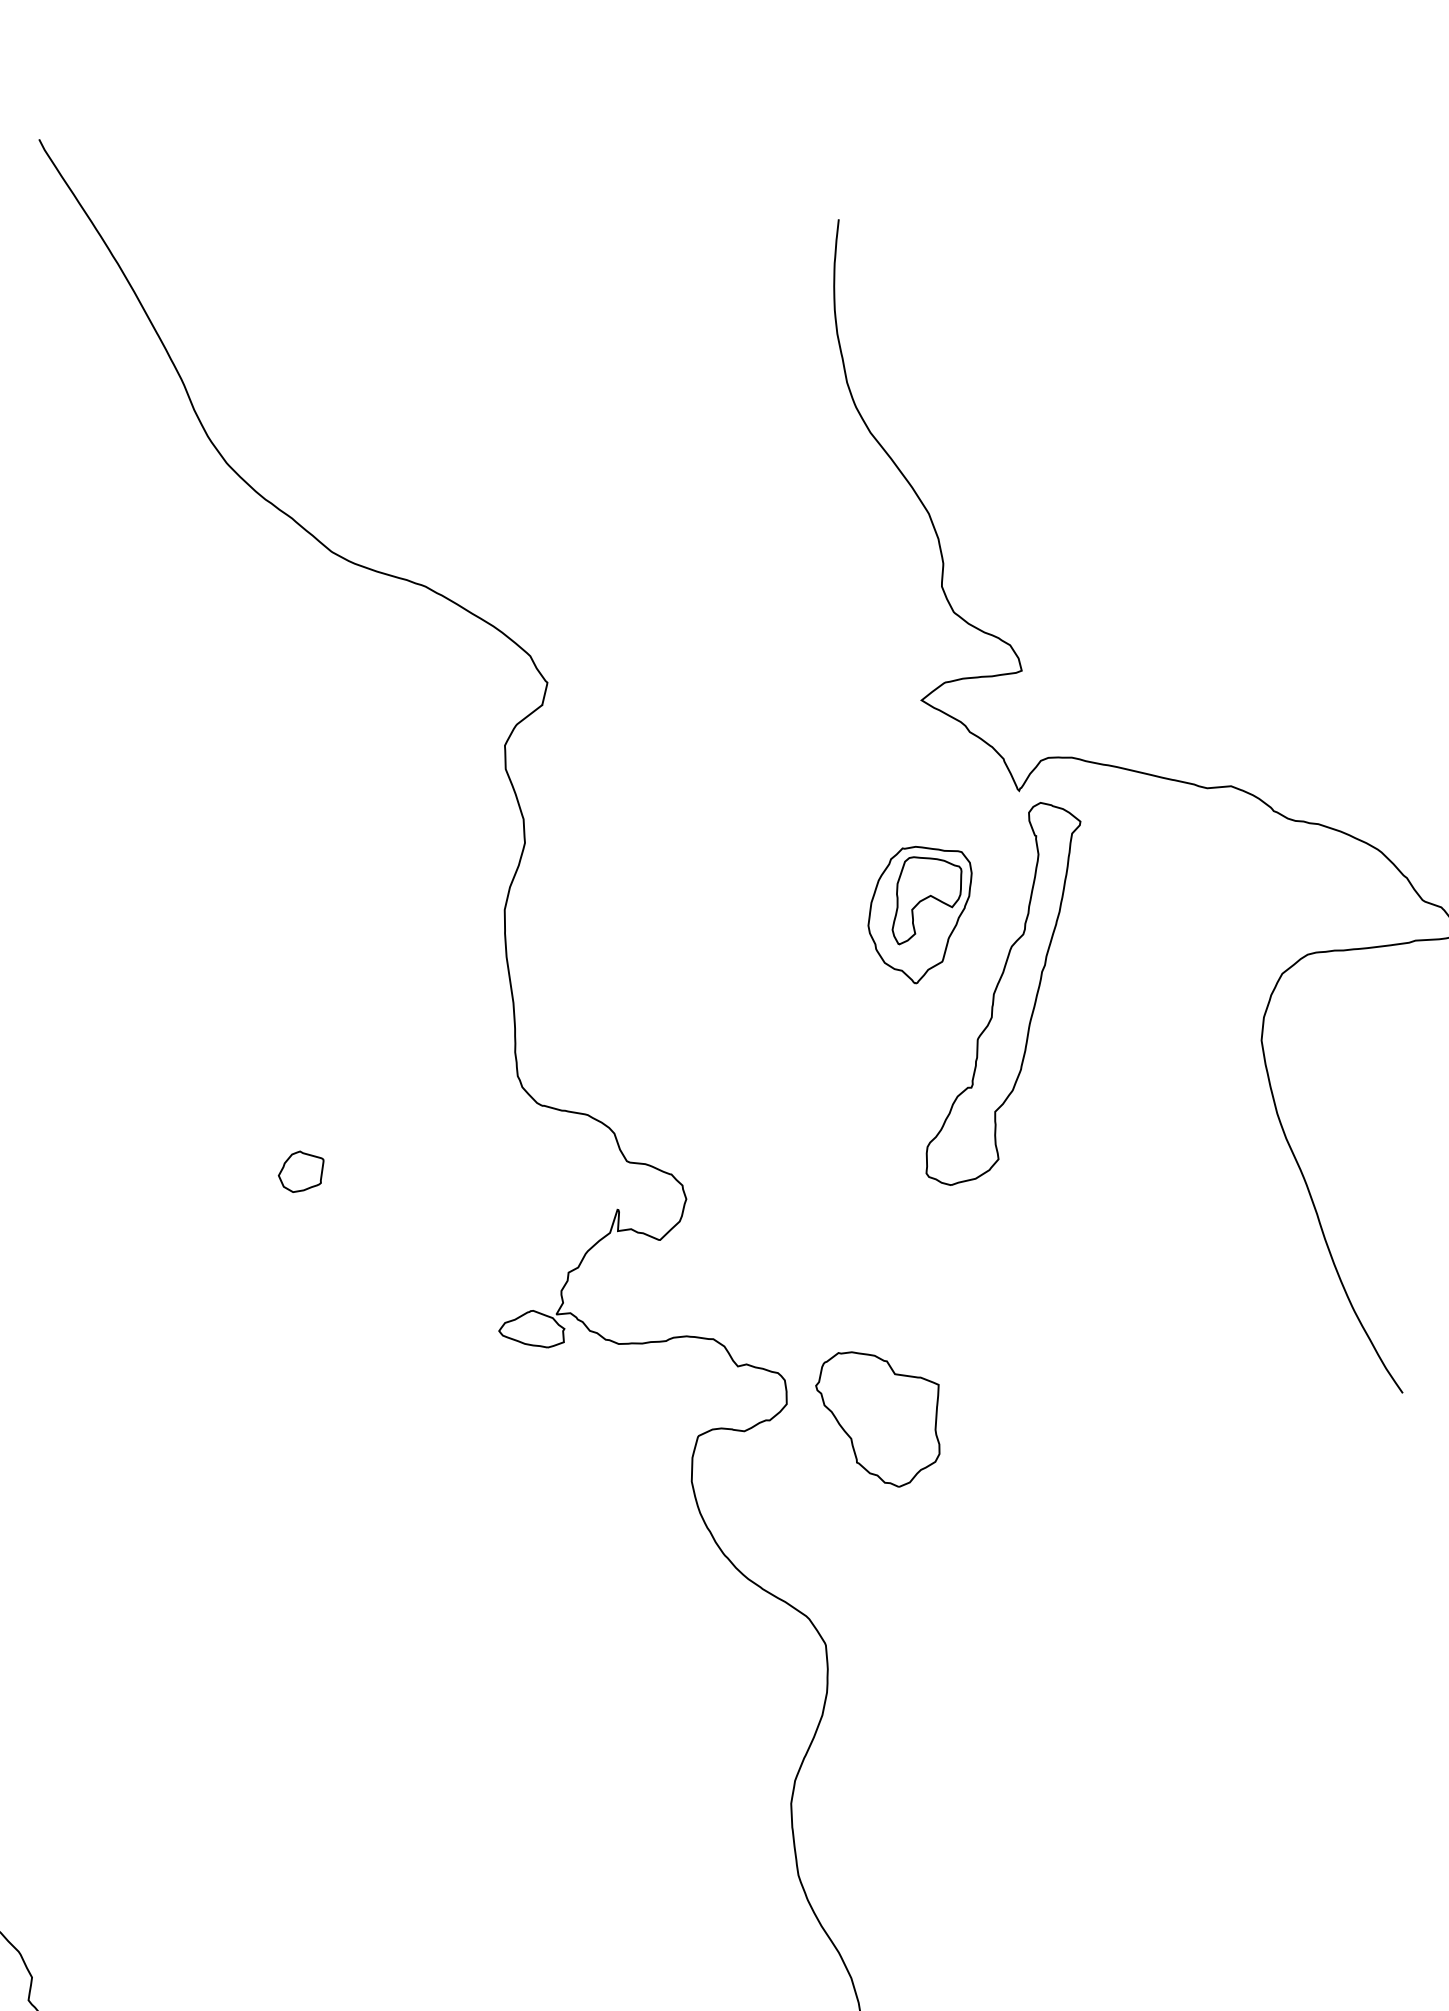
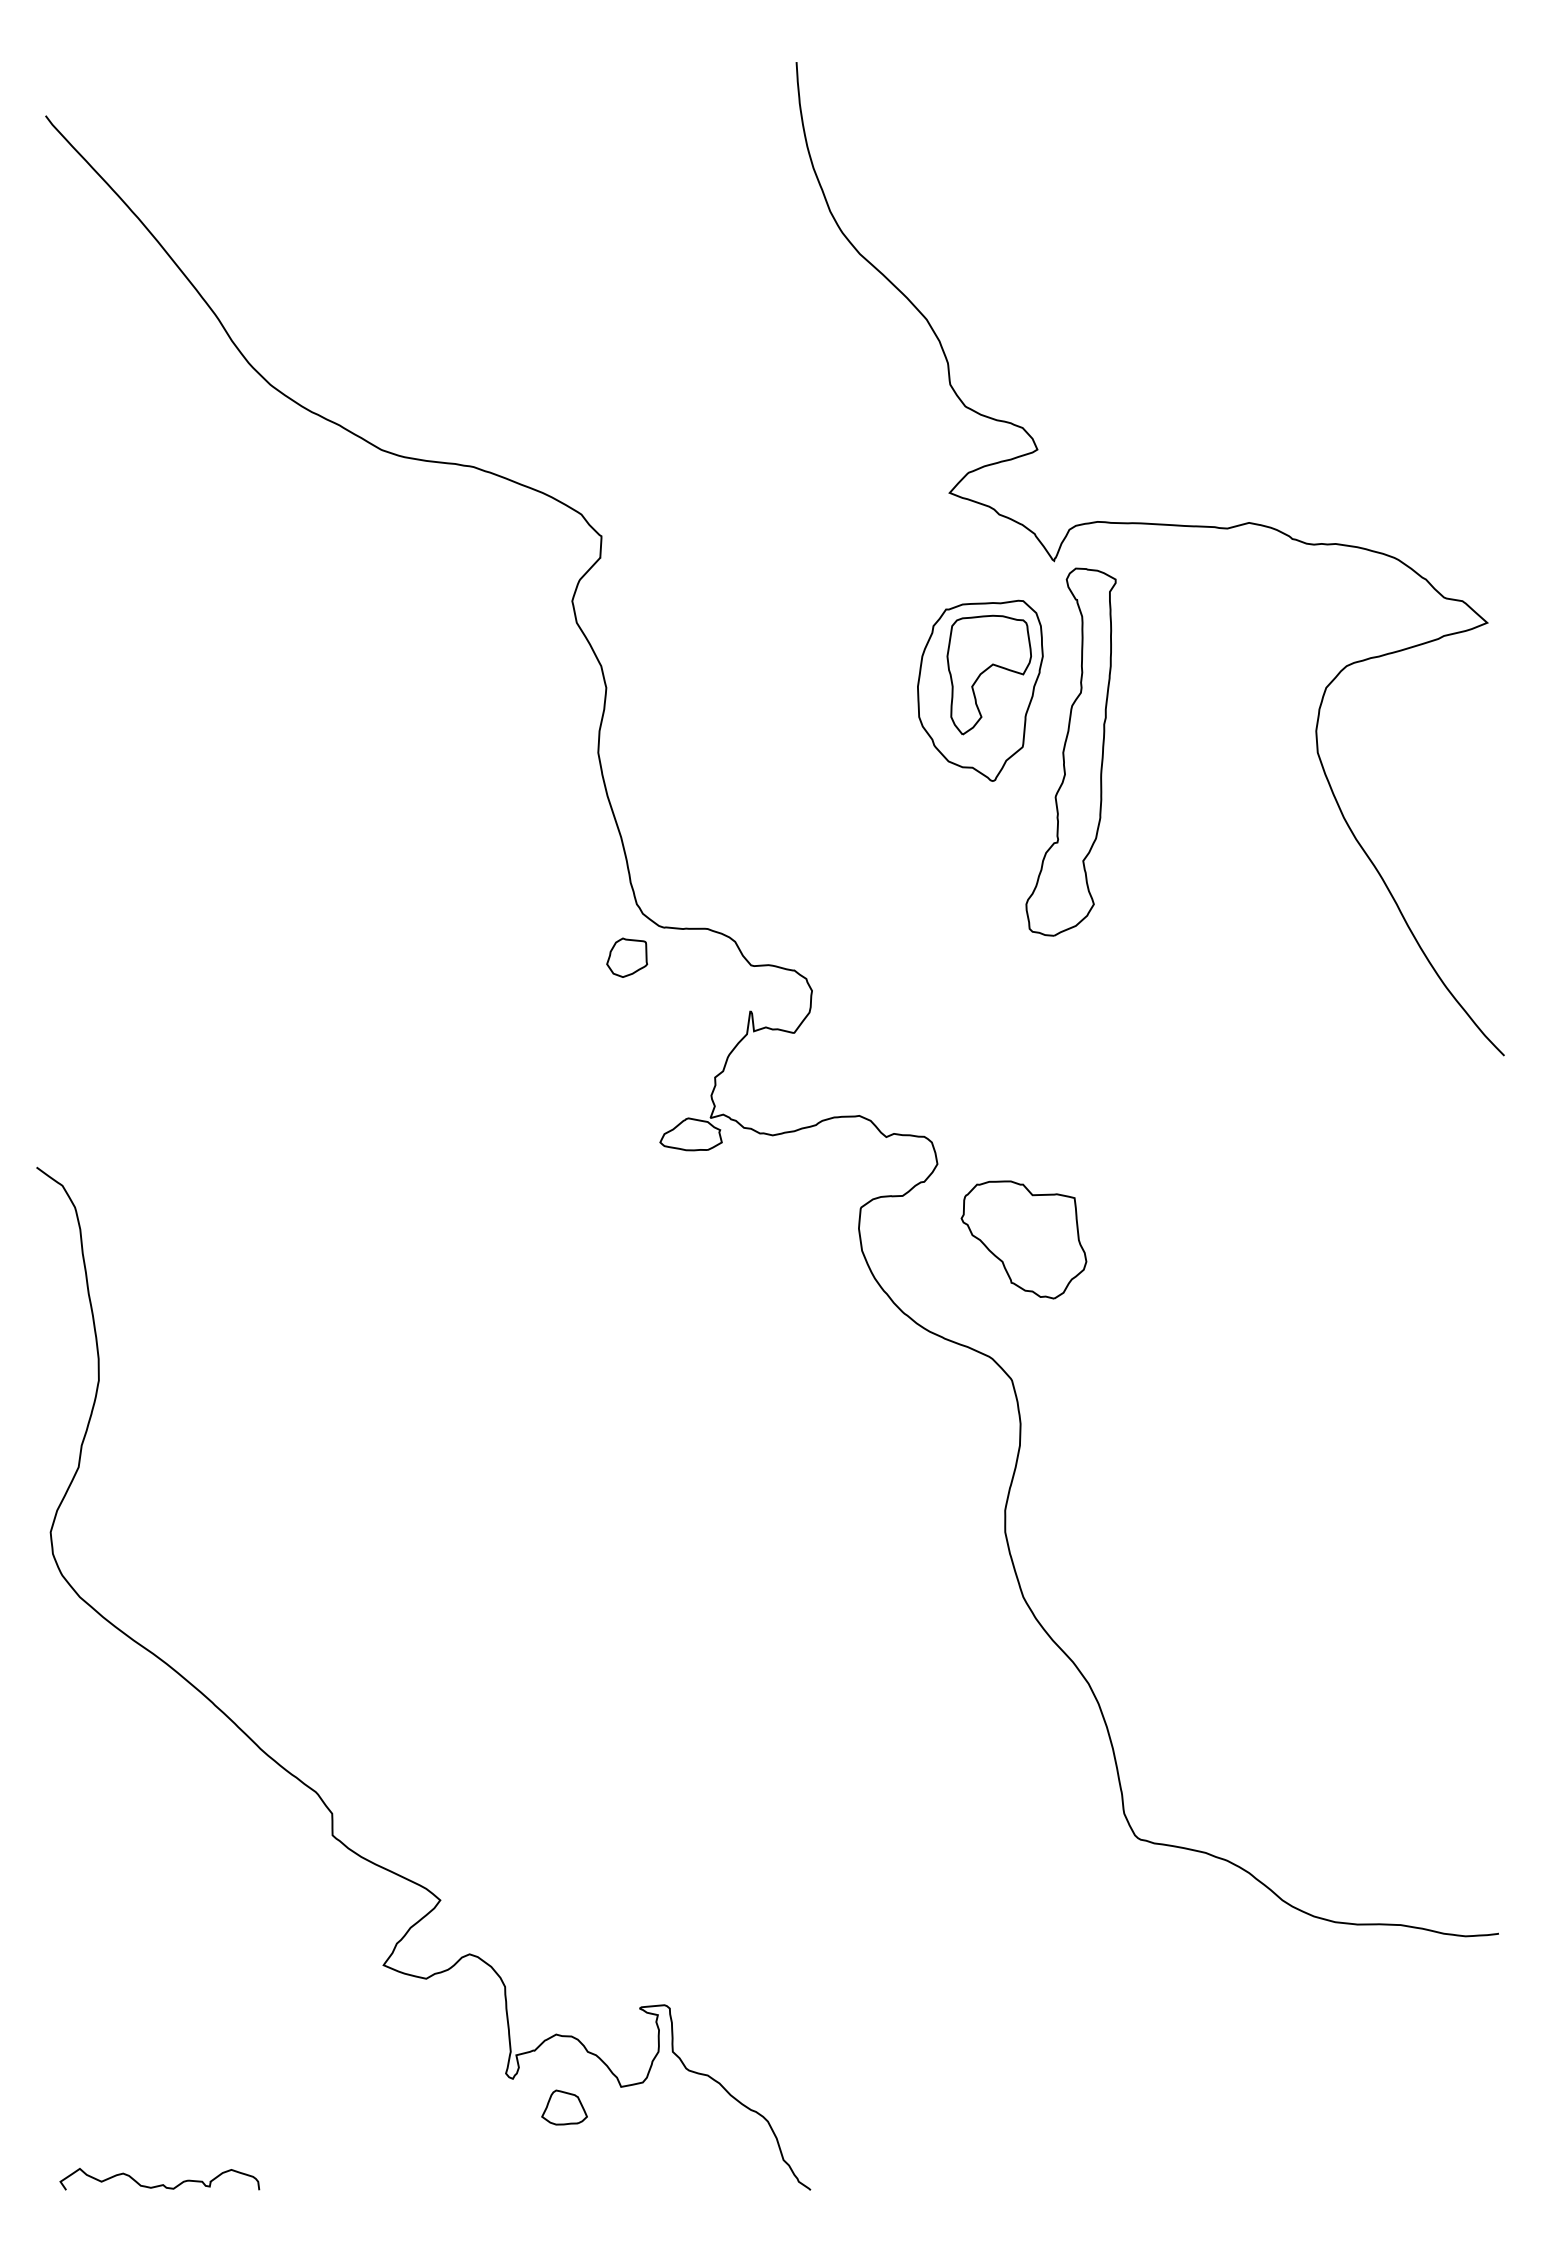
part: (917, 913) -> (979, 690), size x1.4
part: (301, 1172) -> (627, 957), moved
part: (877, 1419) -> (1023, 1239), moved

